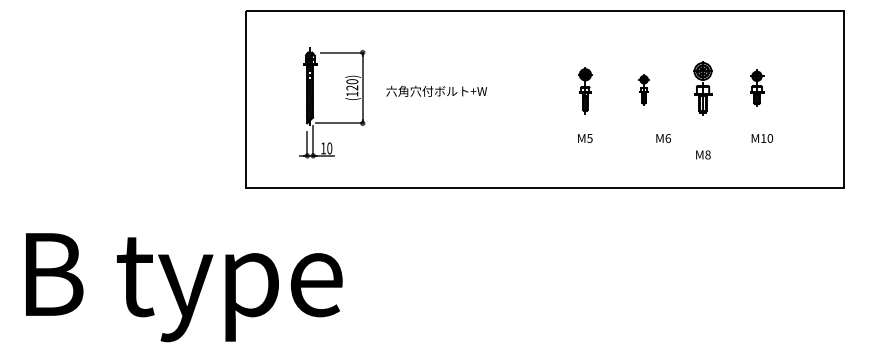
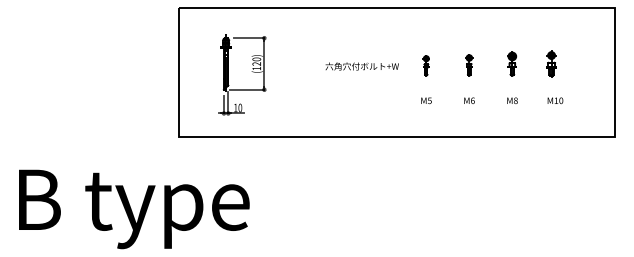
part: (703, 87) -> (512, 63), size x0.62
part: (583, 90) -> (425, 65), size x0.62
text: (435, 91) -> (361, 66), moved
text: (663, 138) -> (469, 100), moved
text: (703, 154) -> (512, 100), moved

